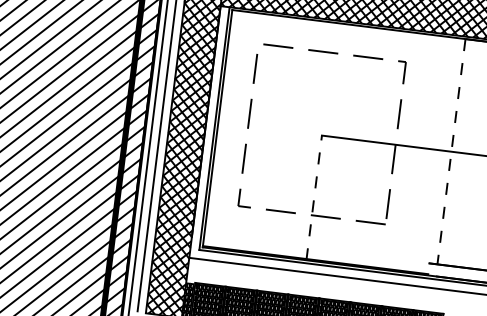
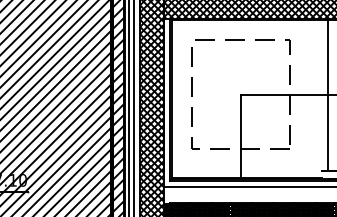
line: (451, 151) -> (327, 95), dashed -> solid
line: (314, 198) -> (241, 137), dashed -> solid

